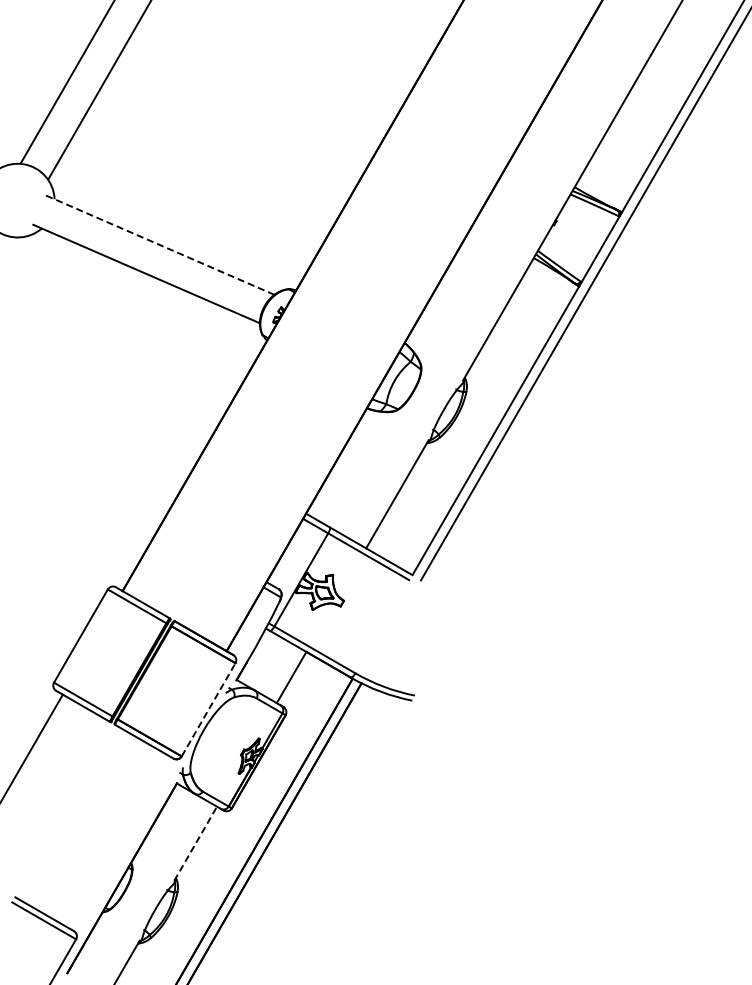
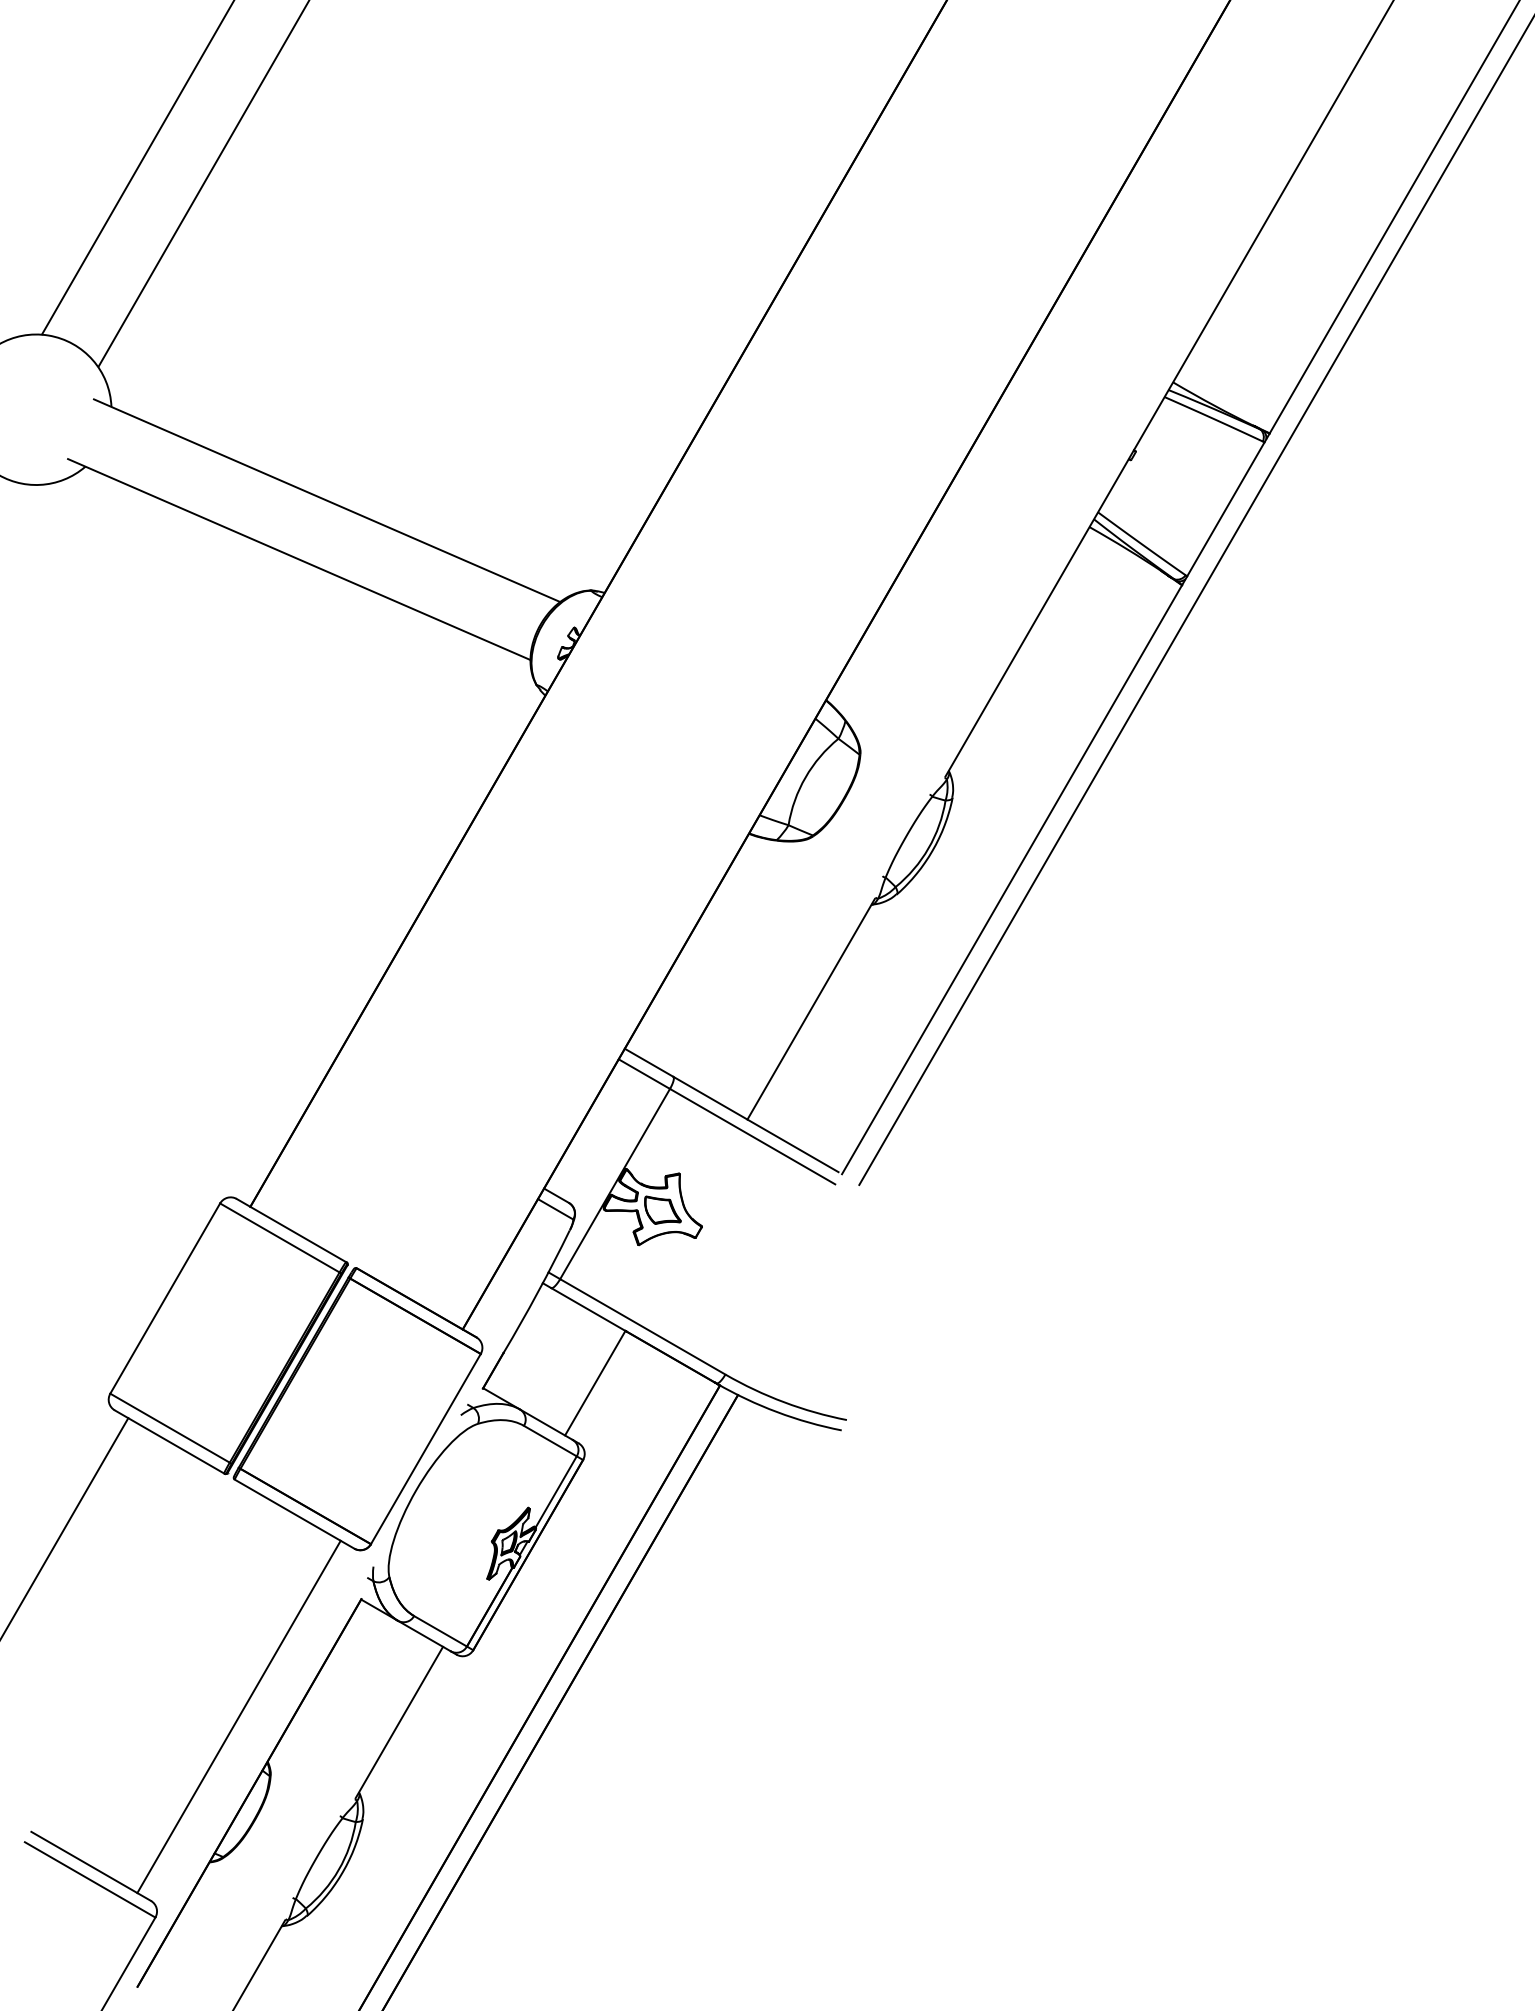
line: (160, 245) -> (327, 501), dashed -> solid
line: (208, 709) -> (425, 1448), dashed -> solid
line: (116, 840) -> (237, 1715), added
line: (195, 843) -> (399, 1721), dashed -> solid

